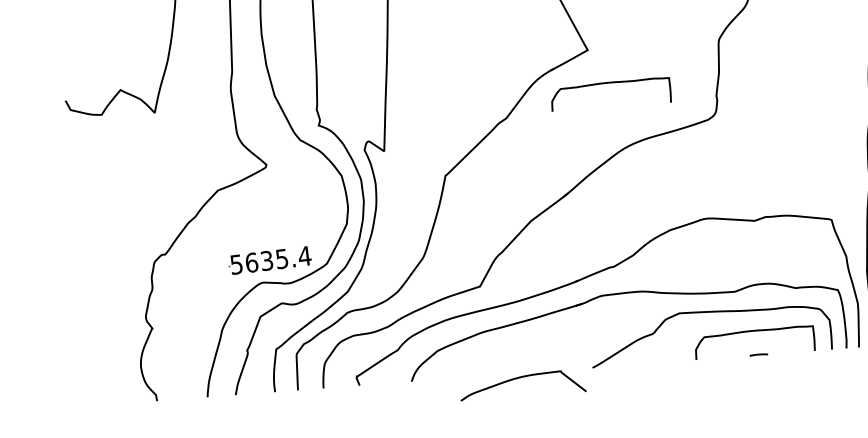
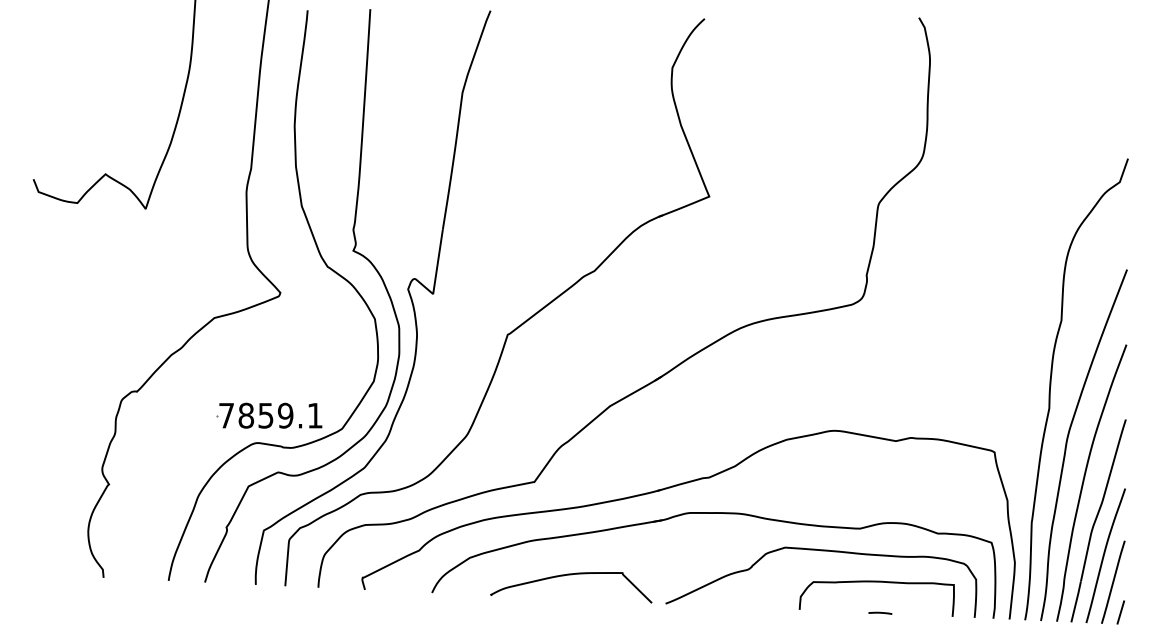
curve: (609, 83) -> (731, 242), removed
text: (271, 260) -> (271, 415), 5635.4 -> 7859.1
curve: (521, 377) -> (571, 575), moved

